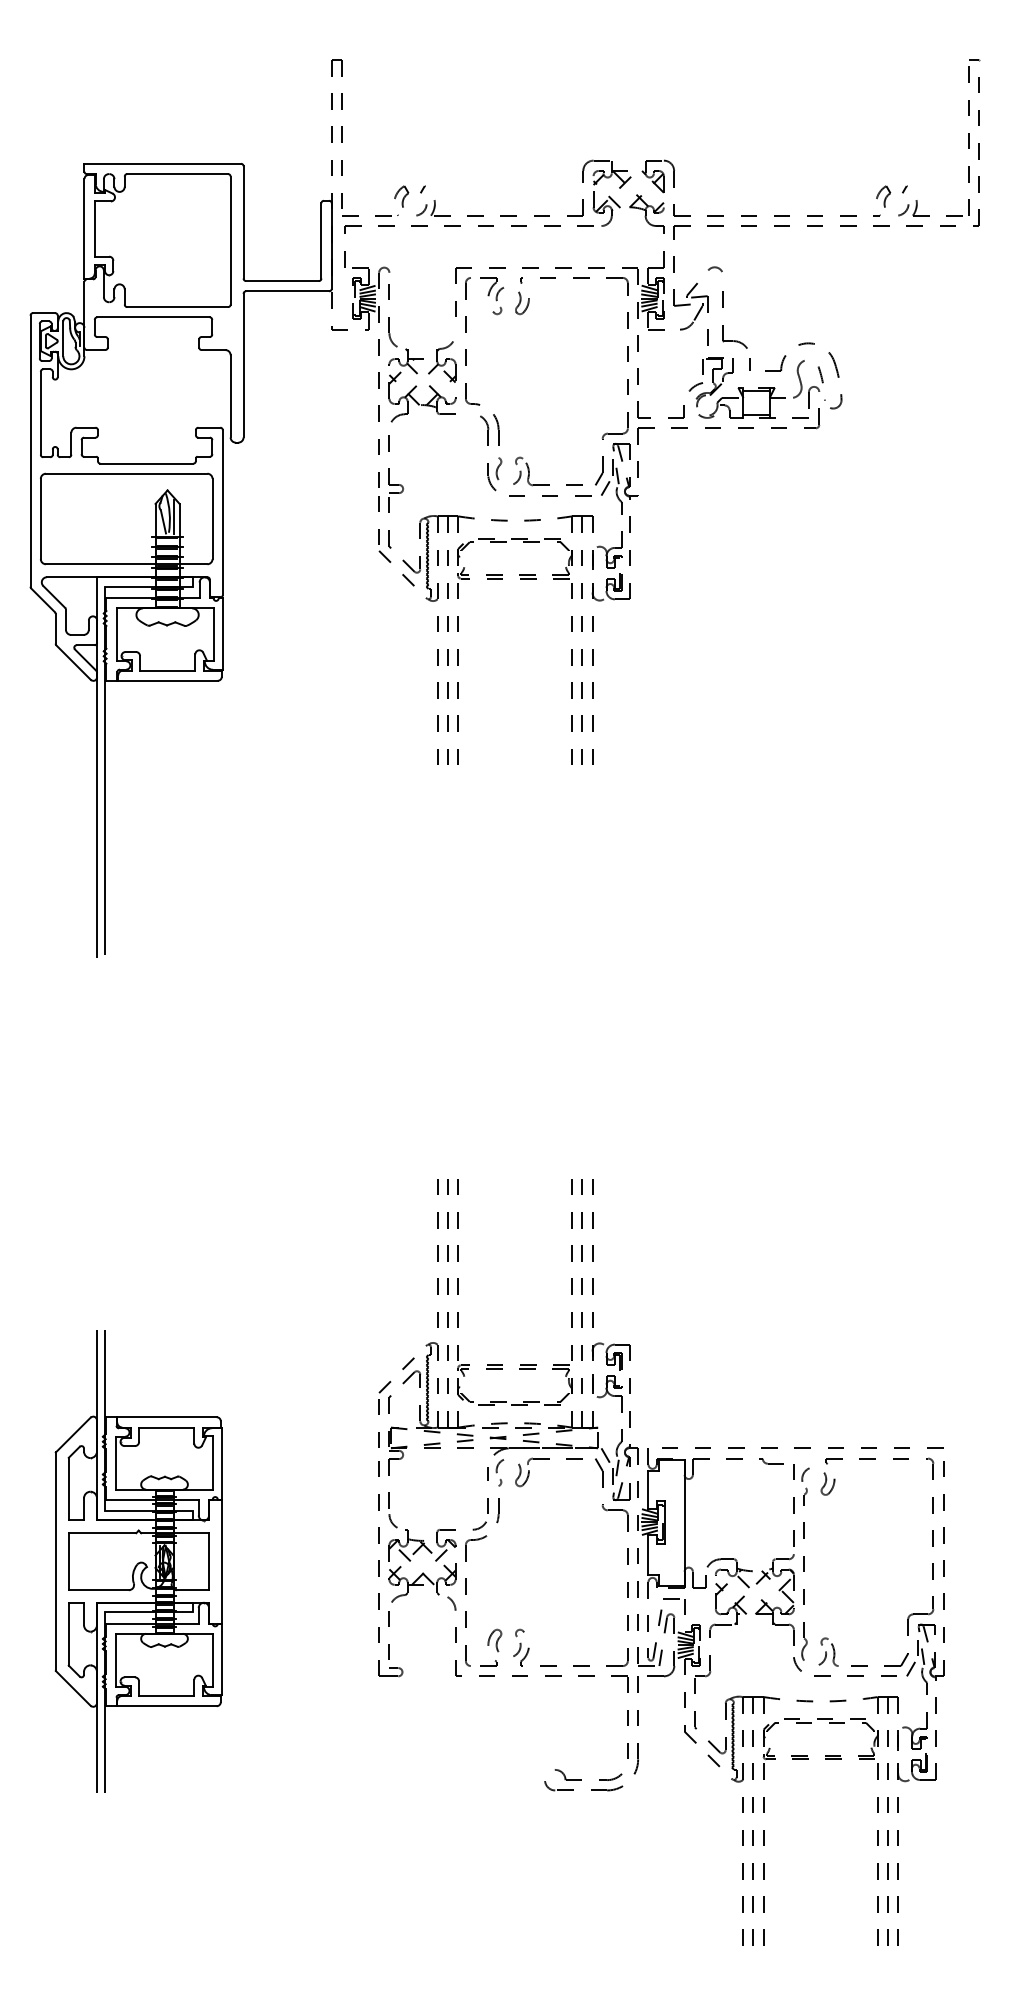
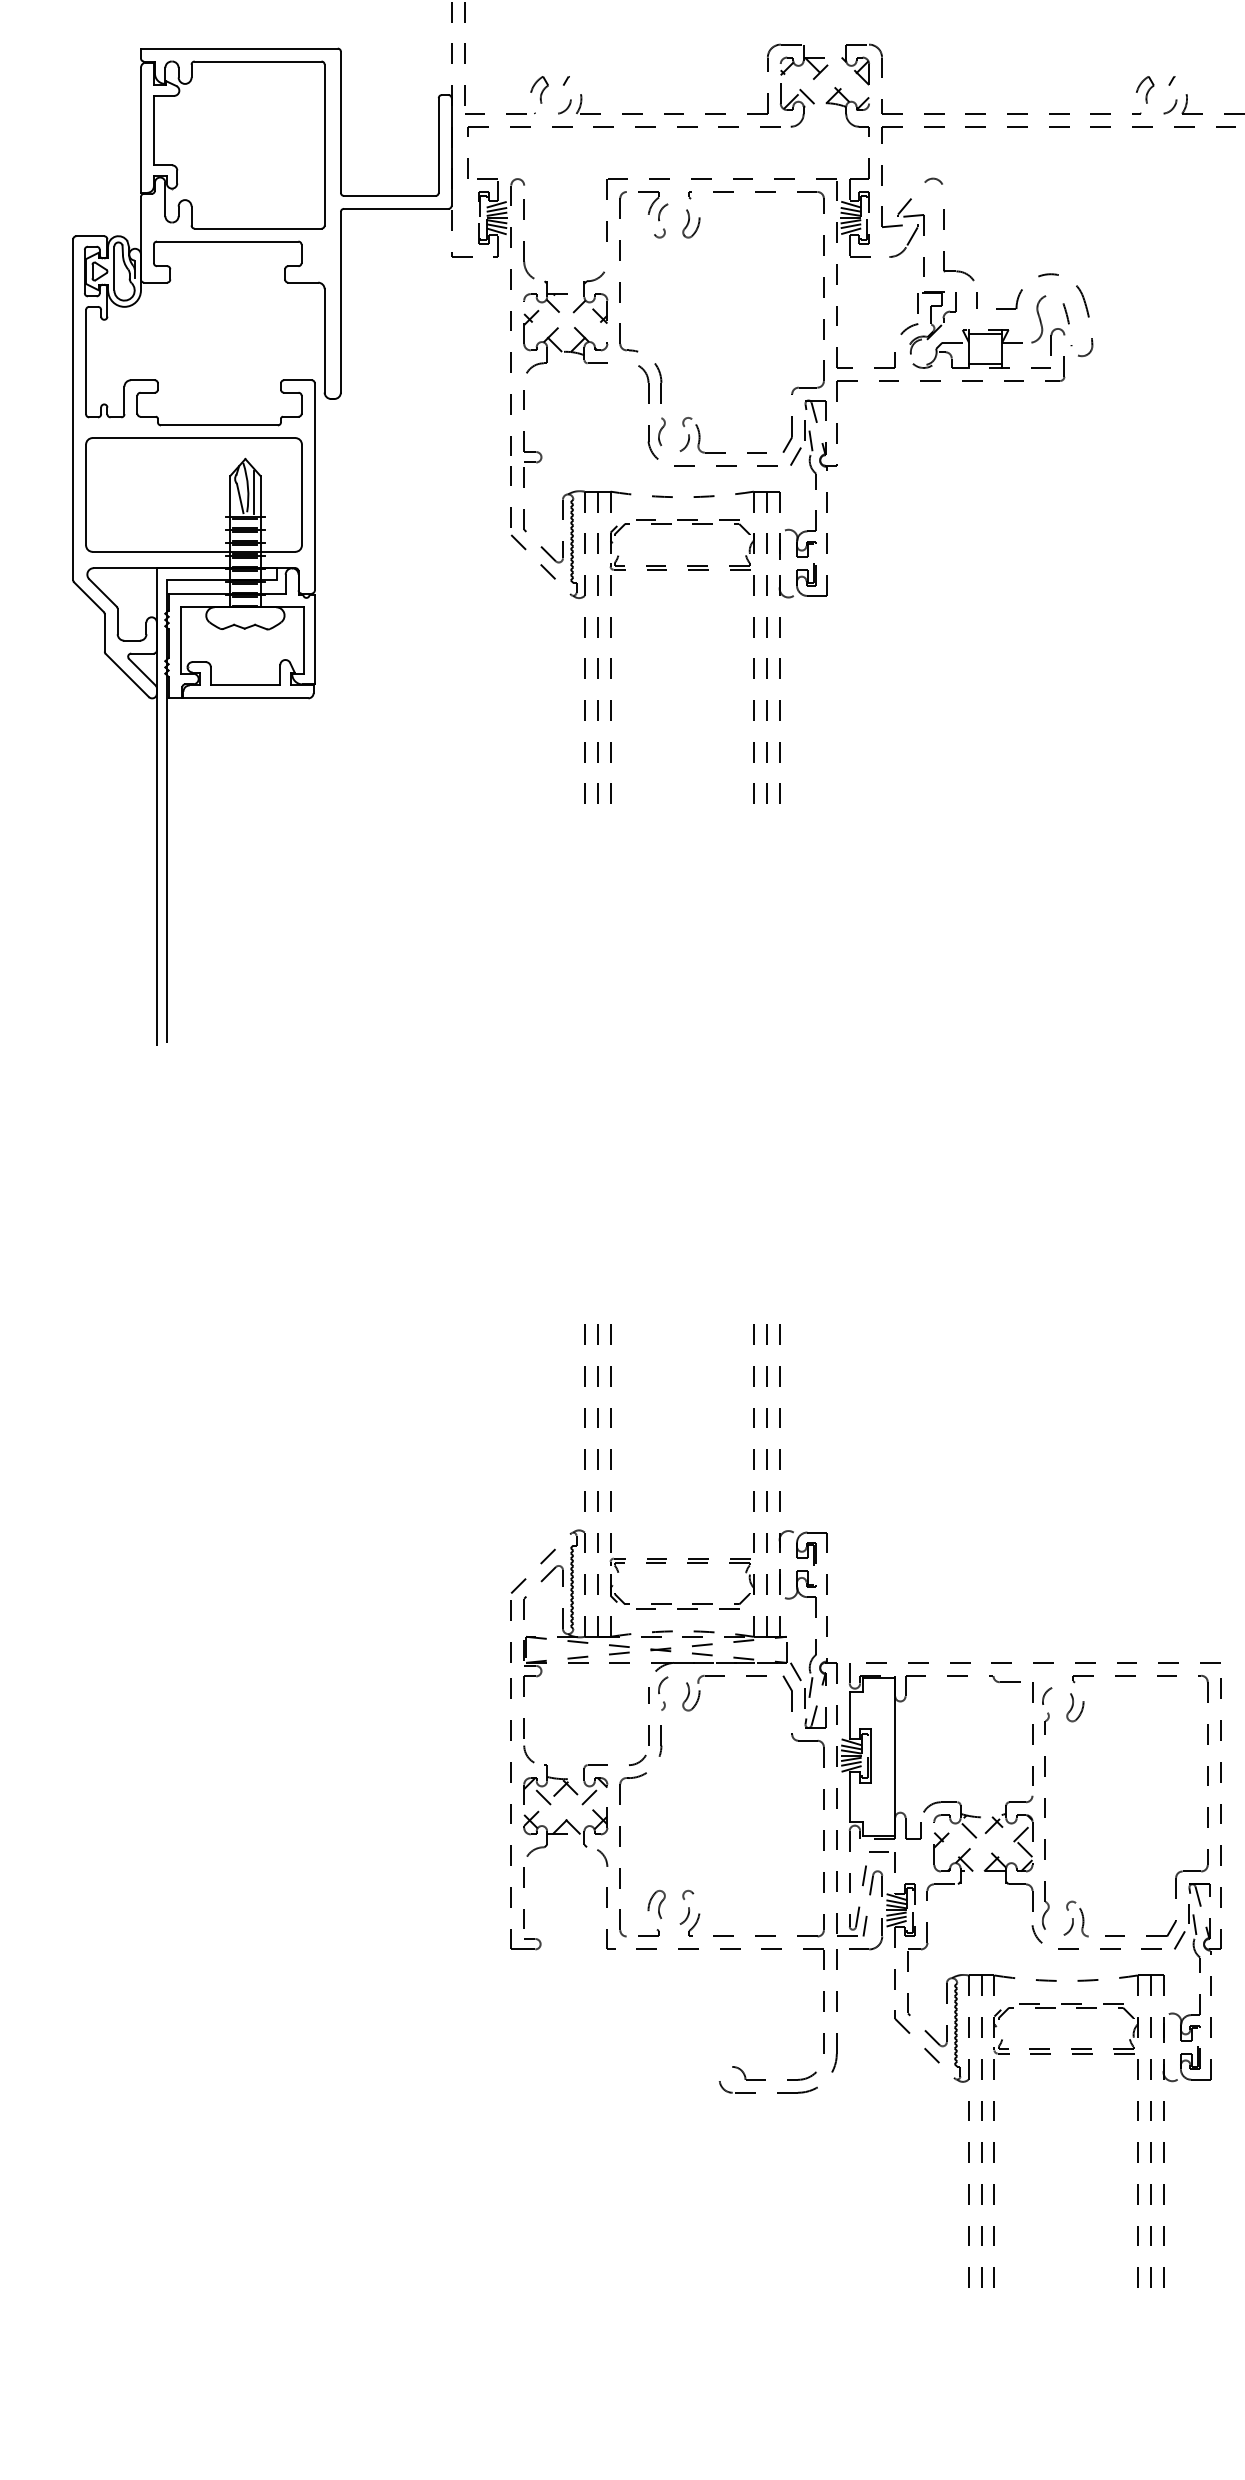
part: (138, 1561) -> (208, 1805), removed

